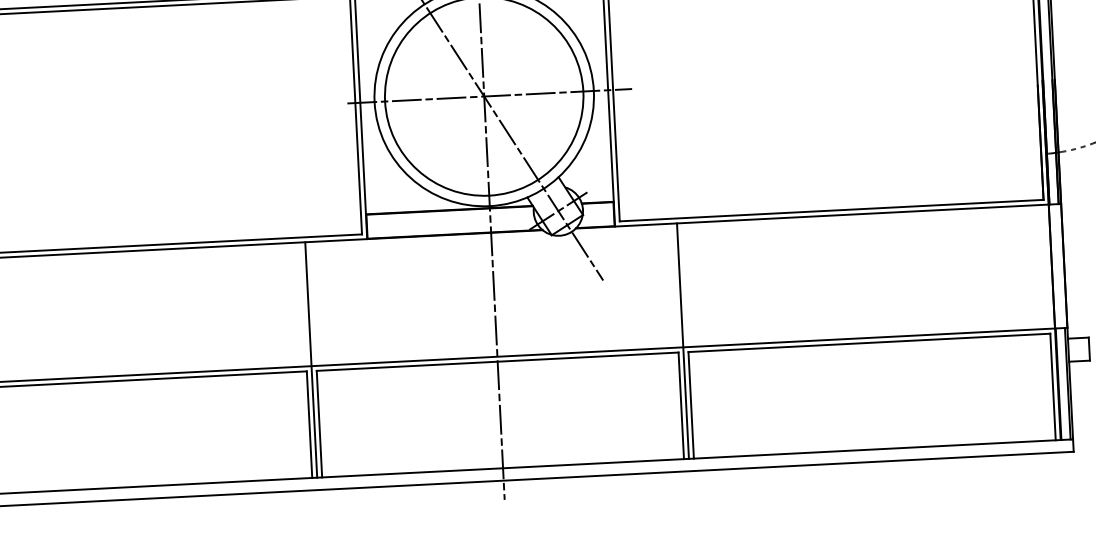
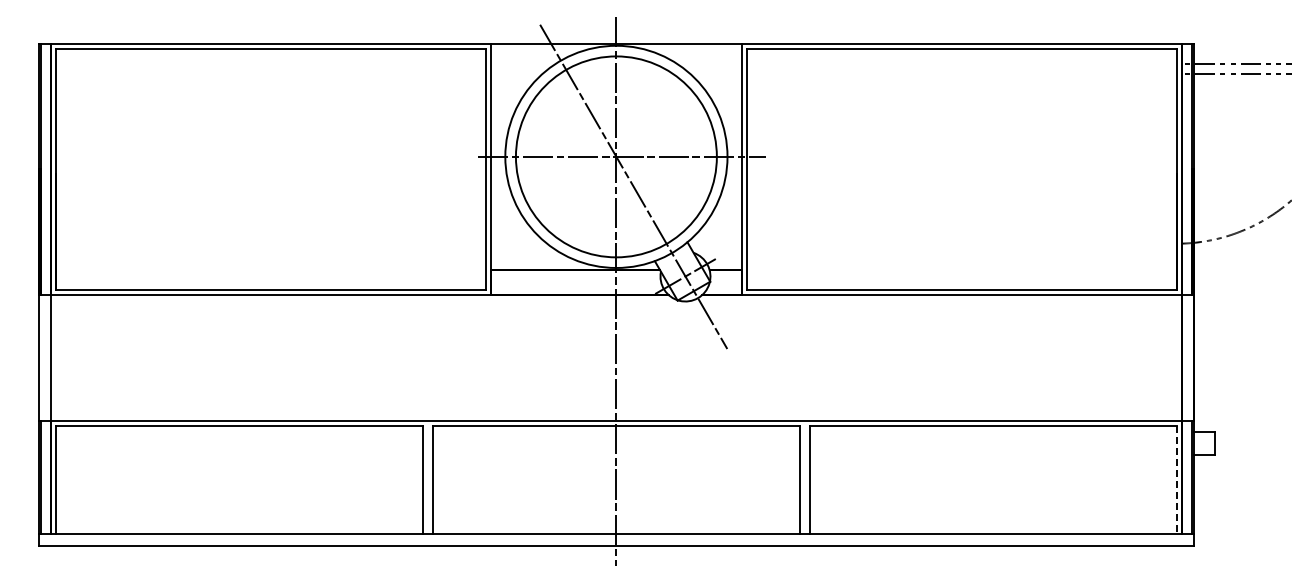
line: (682, 341) -> (804, 414), removed
line: (311, 360) -> (428, 414), removed
line: (1053, 386) -> (1176, 479), solid -> dashed

